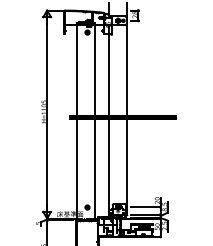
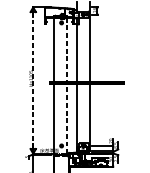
line: (47, 114) -> (33, 80), solid -> dashed
line: (94, 122) -> (66, 86), solid -> dashed

